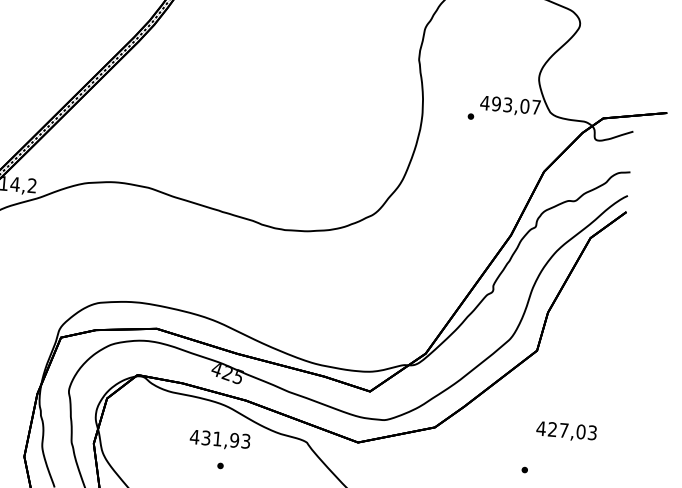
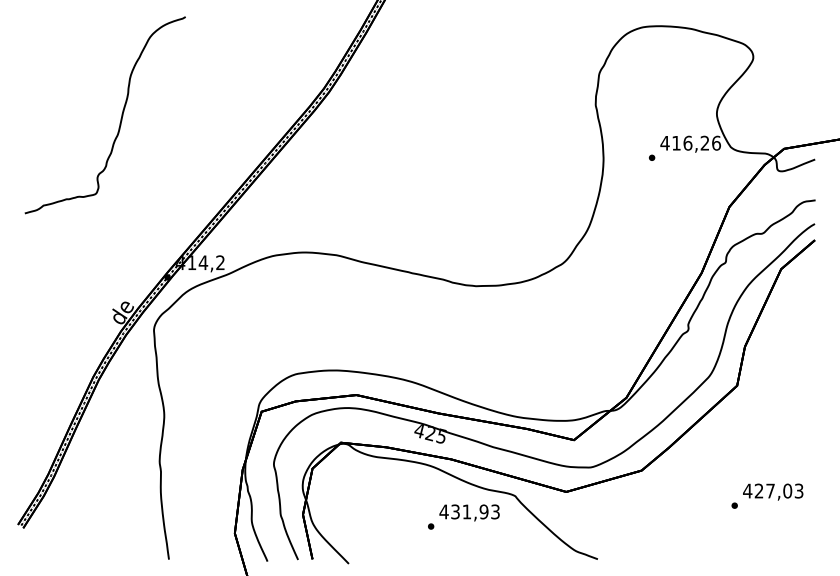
text: (516, 104) -> (696, 142), 493,07 -> 416,26
text: (566, 431) -> (773, 491), moved
text: (220, 439) -> (469, 512), moved

